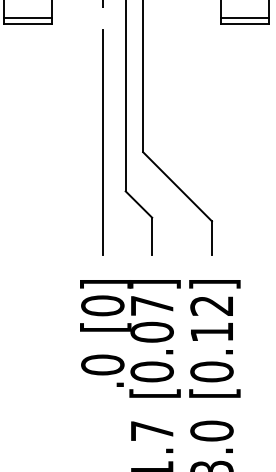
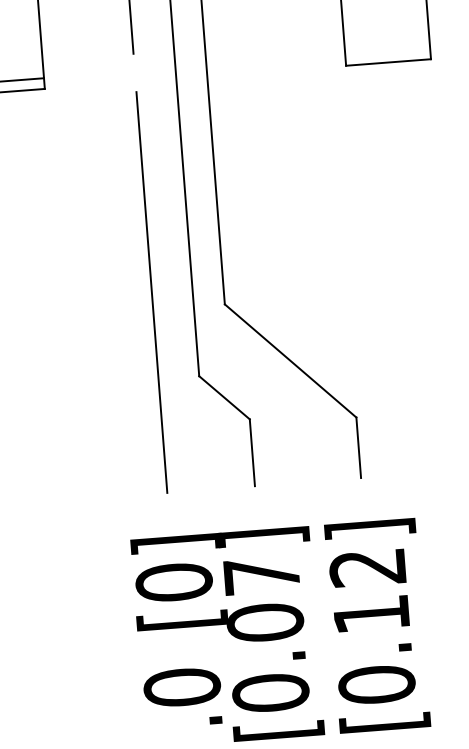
line: (245, 17) -> (388, 51), removed

